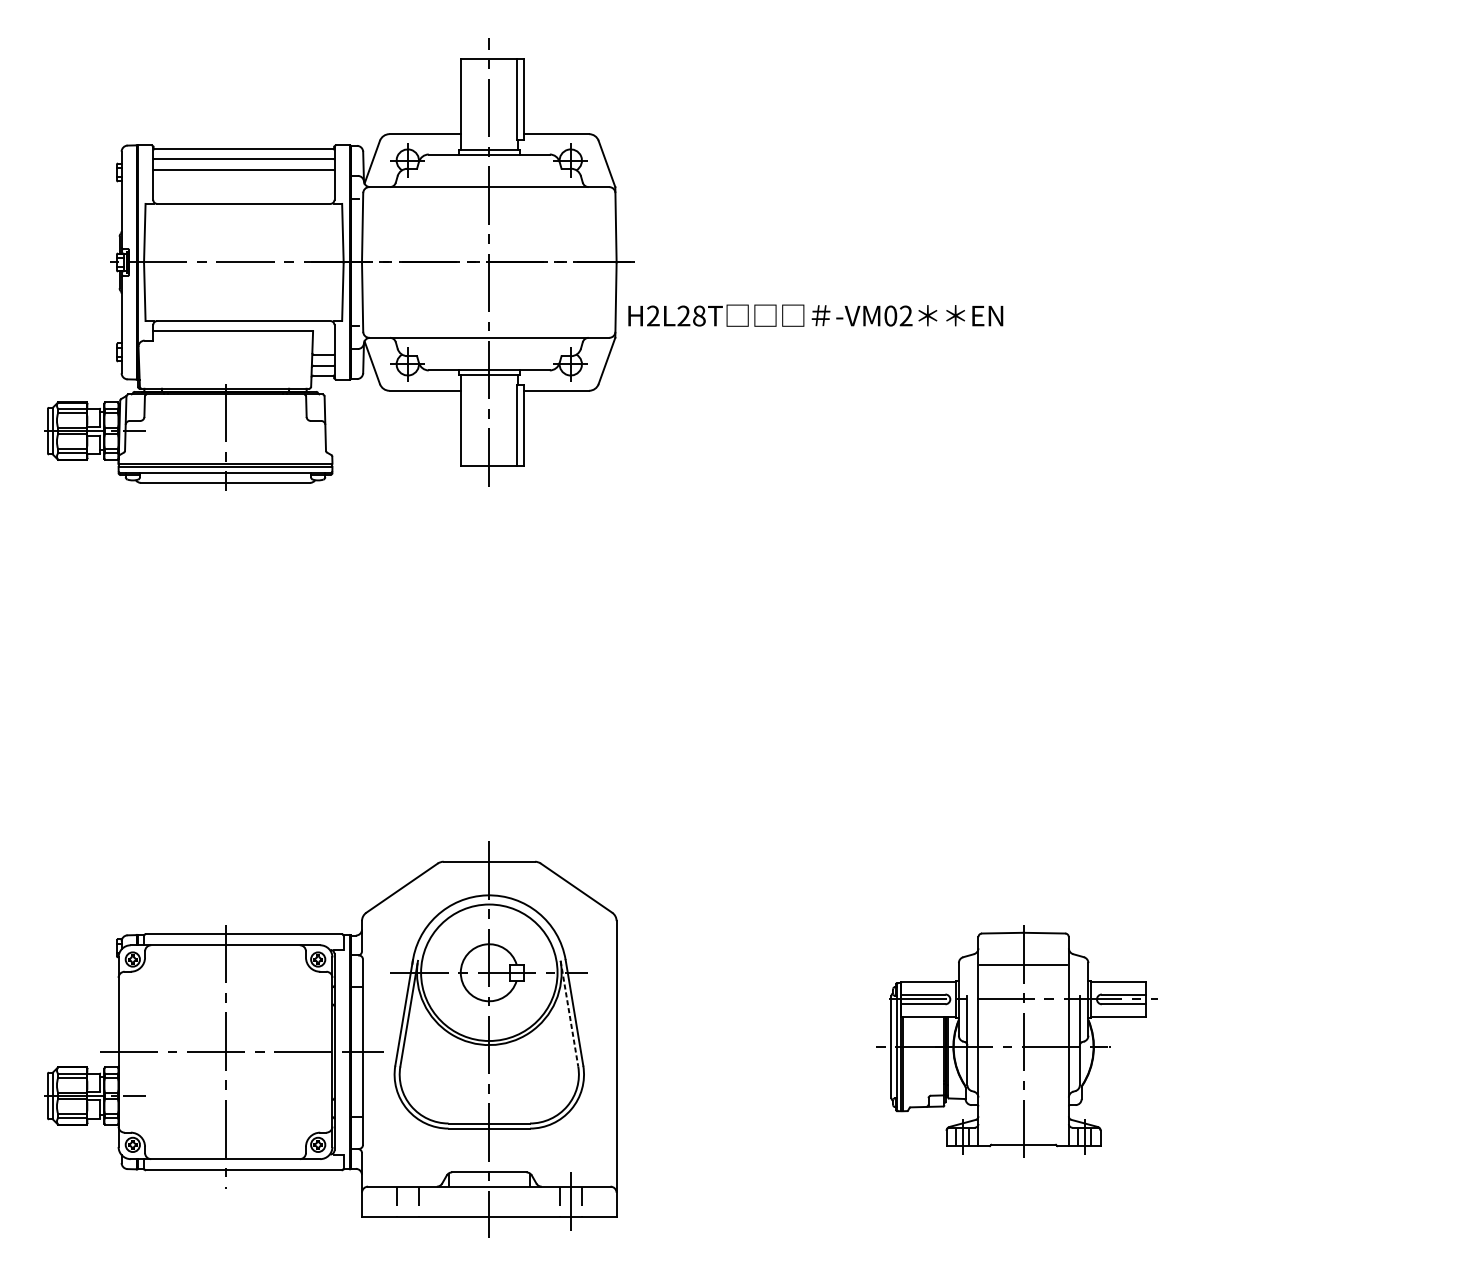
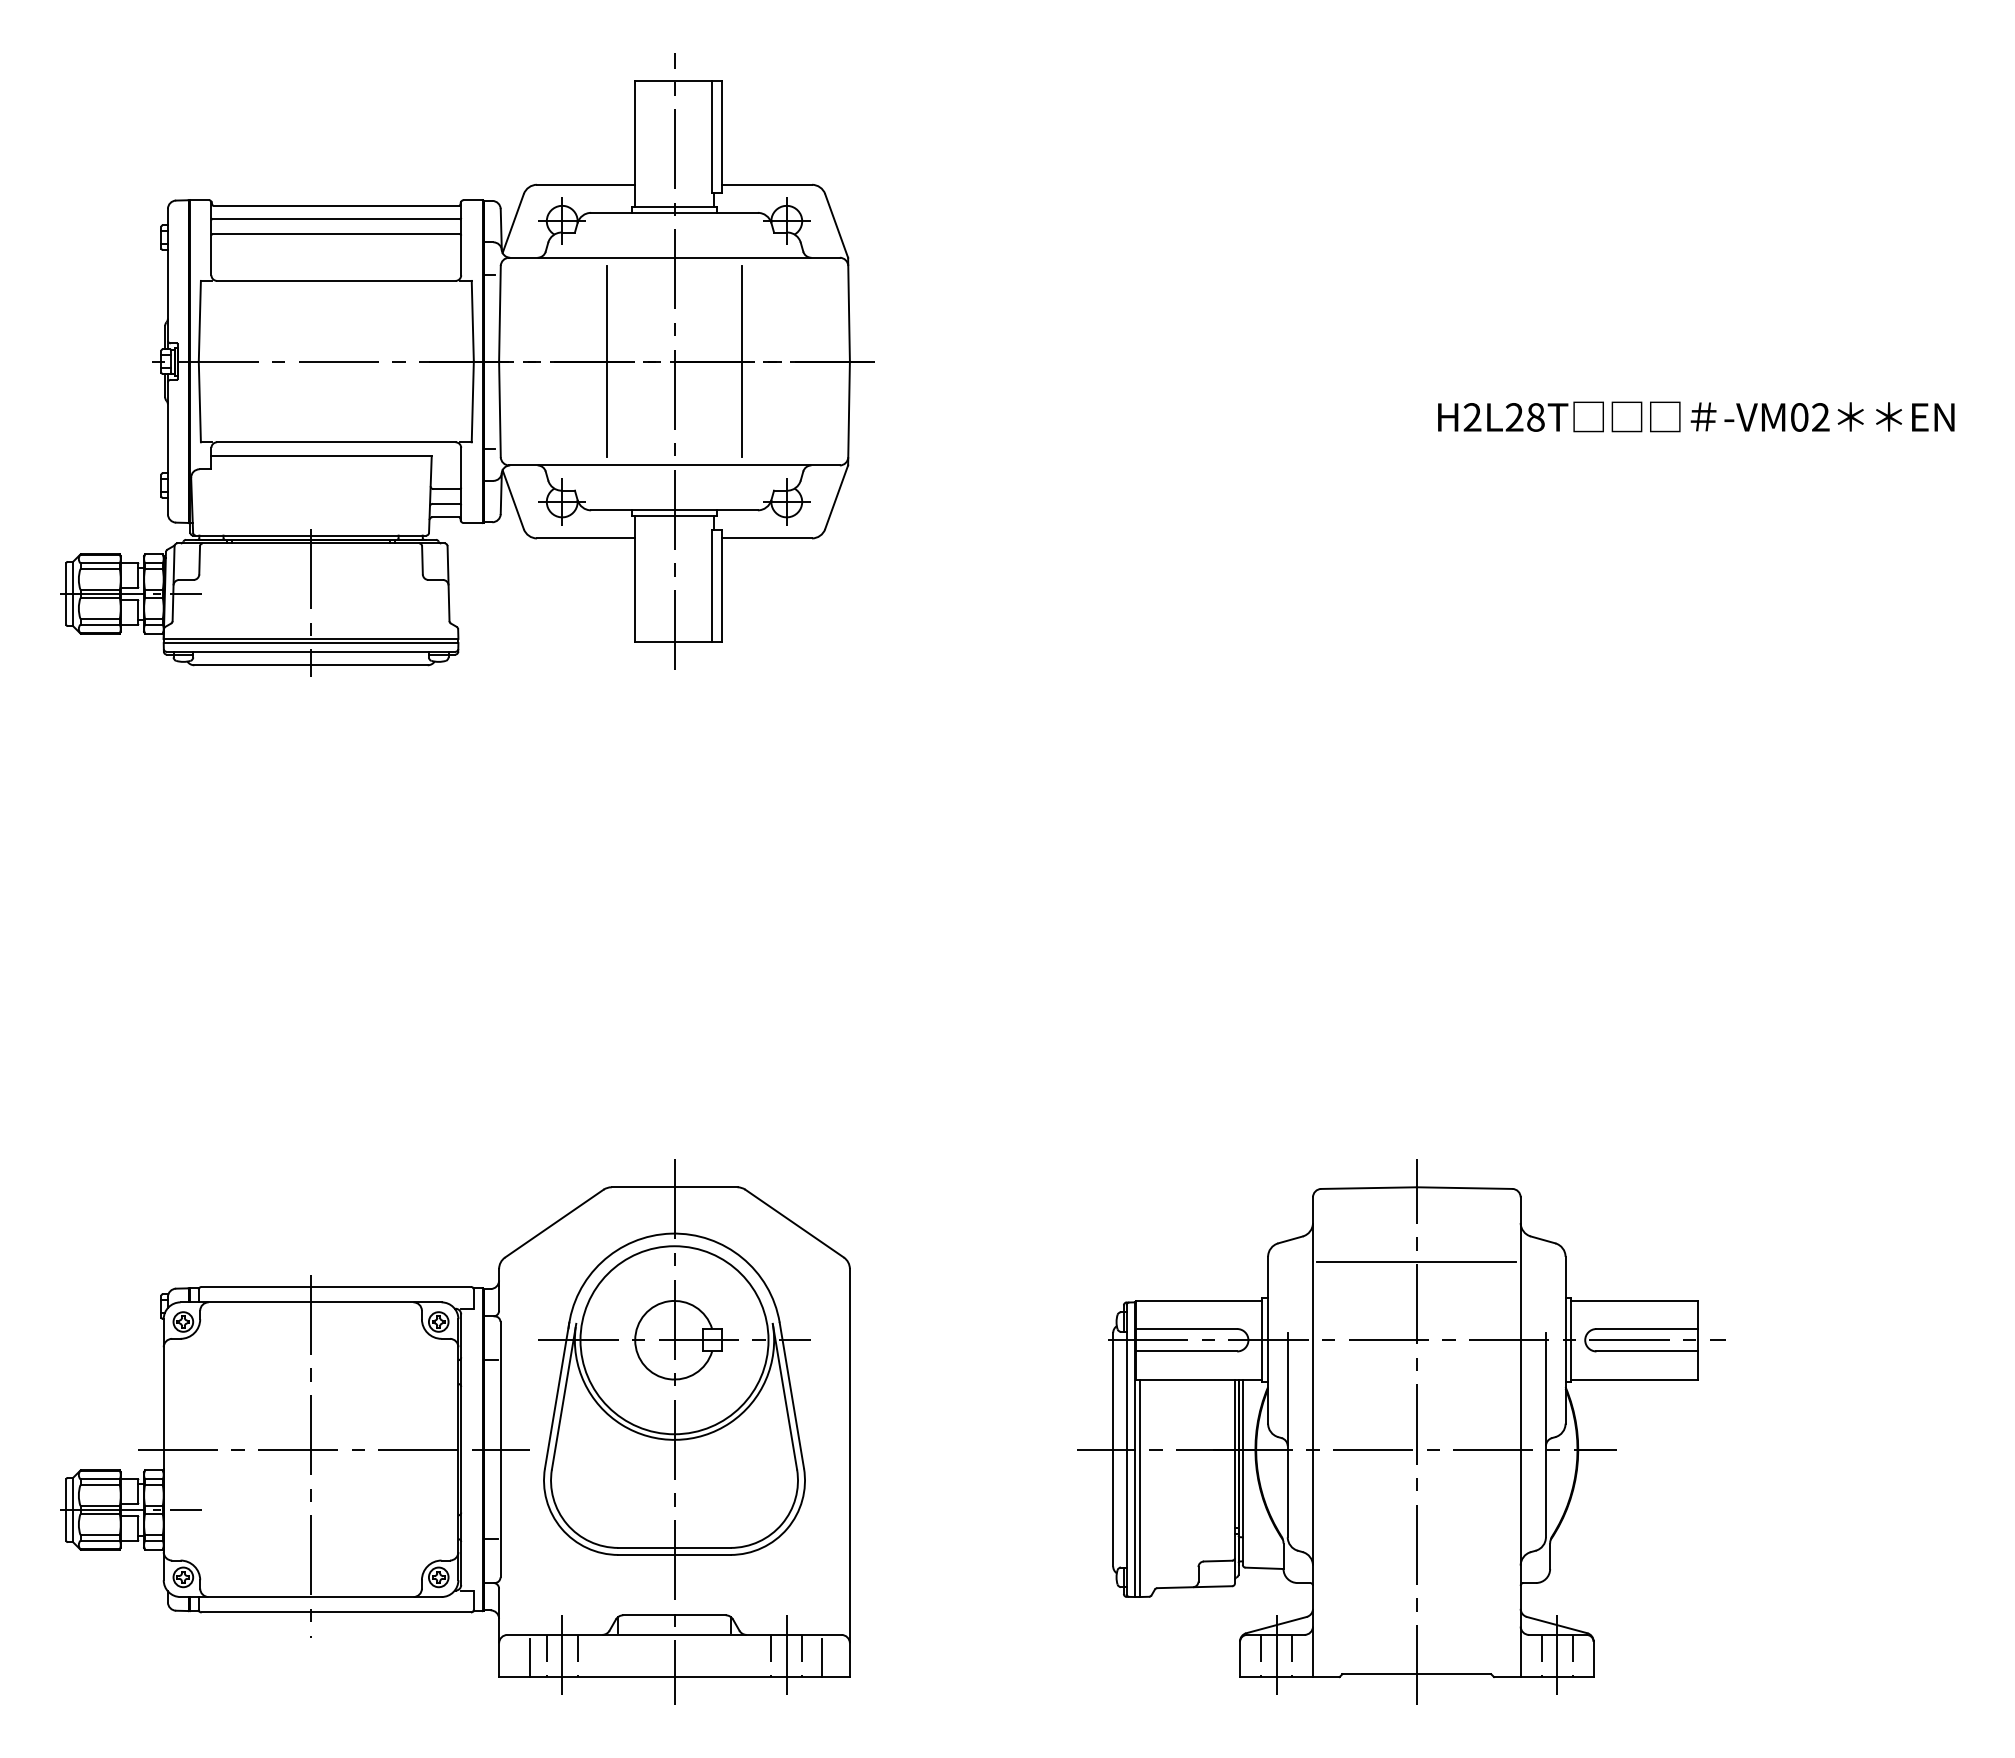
line: (440, 262) -> (607, 361), added
line: (537, 262) -> (741, 361), added
text: (815, 315) -> (1696, 416), moved
line: (569, 1013) -> (784, 1396), dashed -> solid
part: (1016, 1039) -> (1401, 1431), size x1.67
line: (408, 1201) -> (562, 1655), added
line: (384, 1203) -> (529, 1657), added
line: (596, 1203) -> (821, 1657), added

